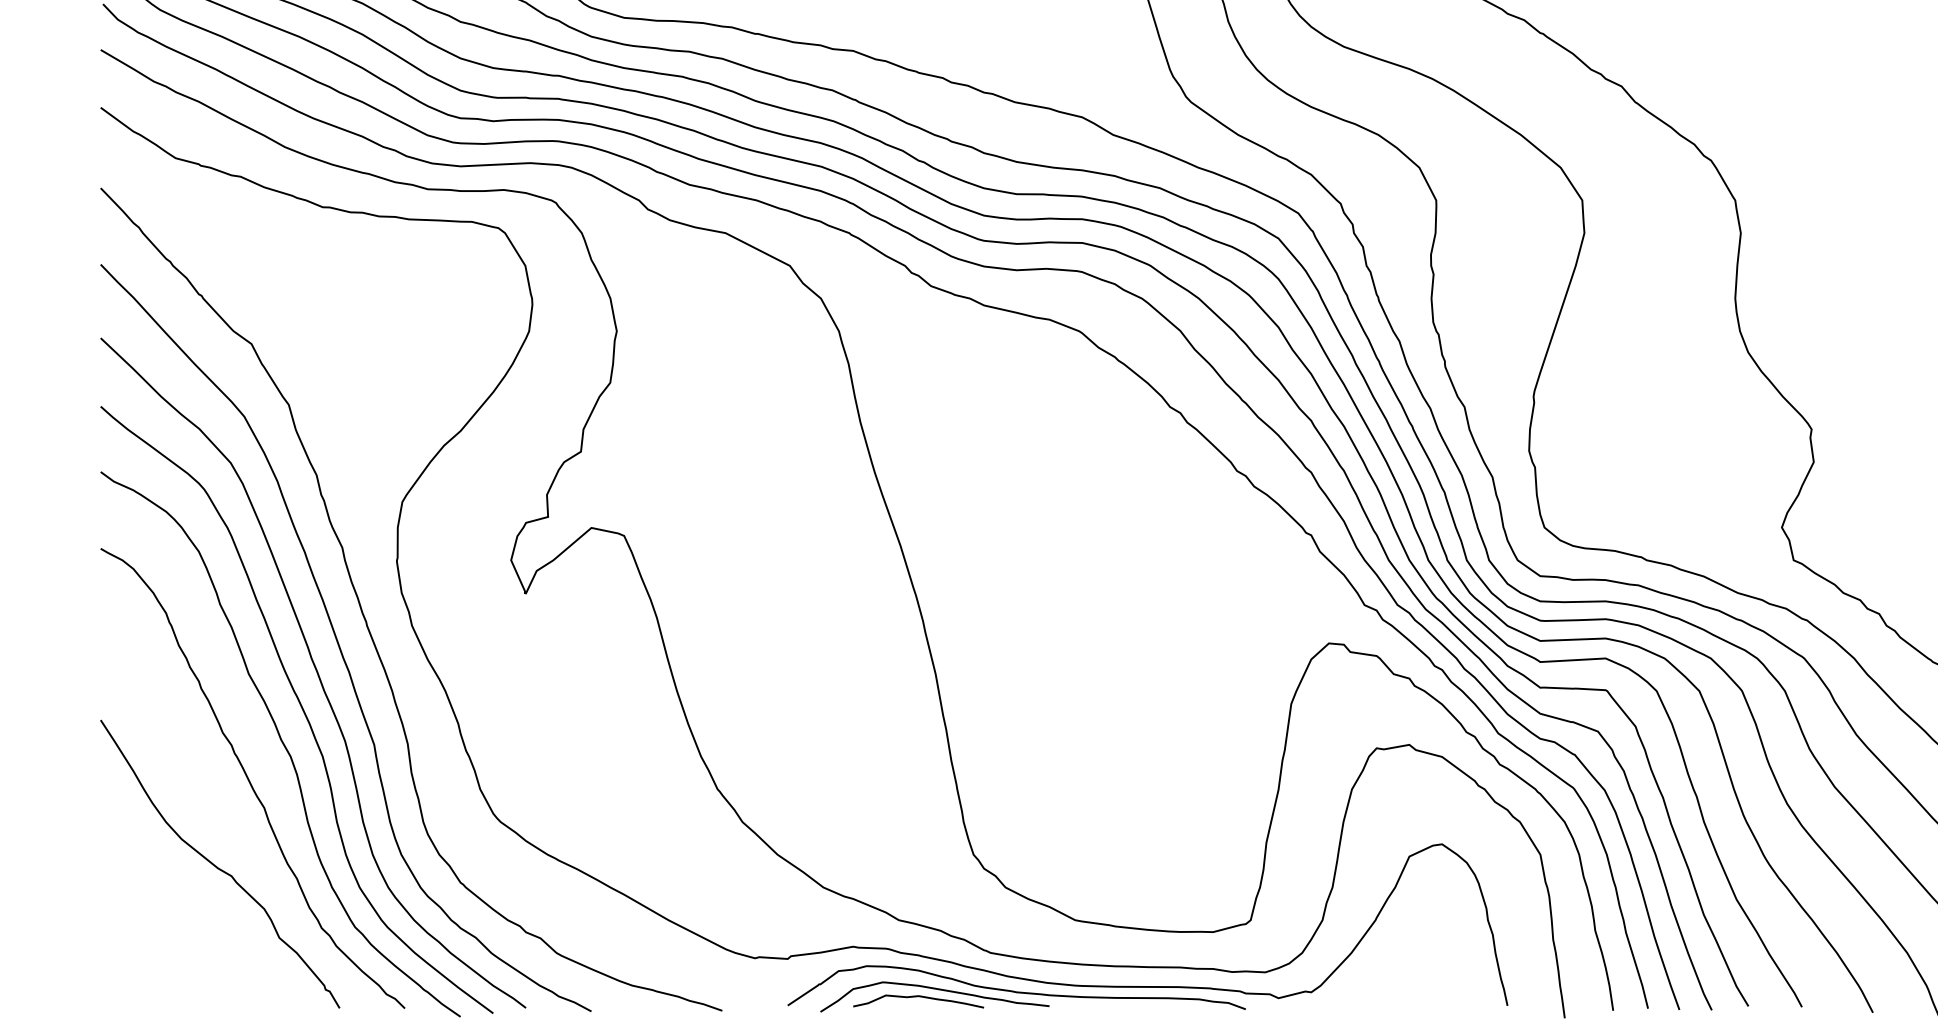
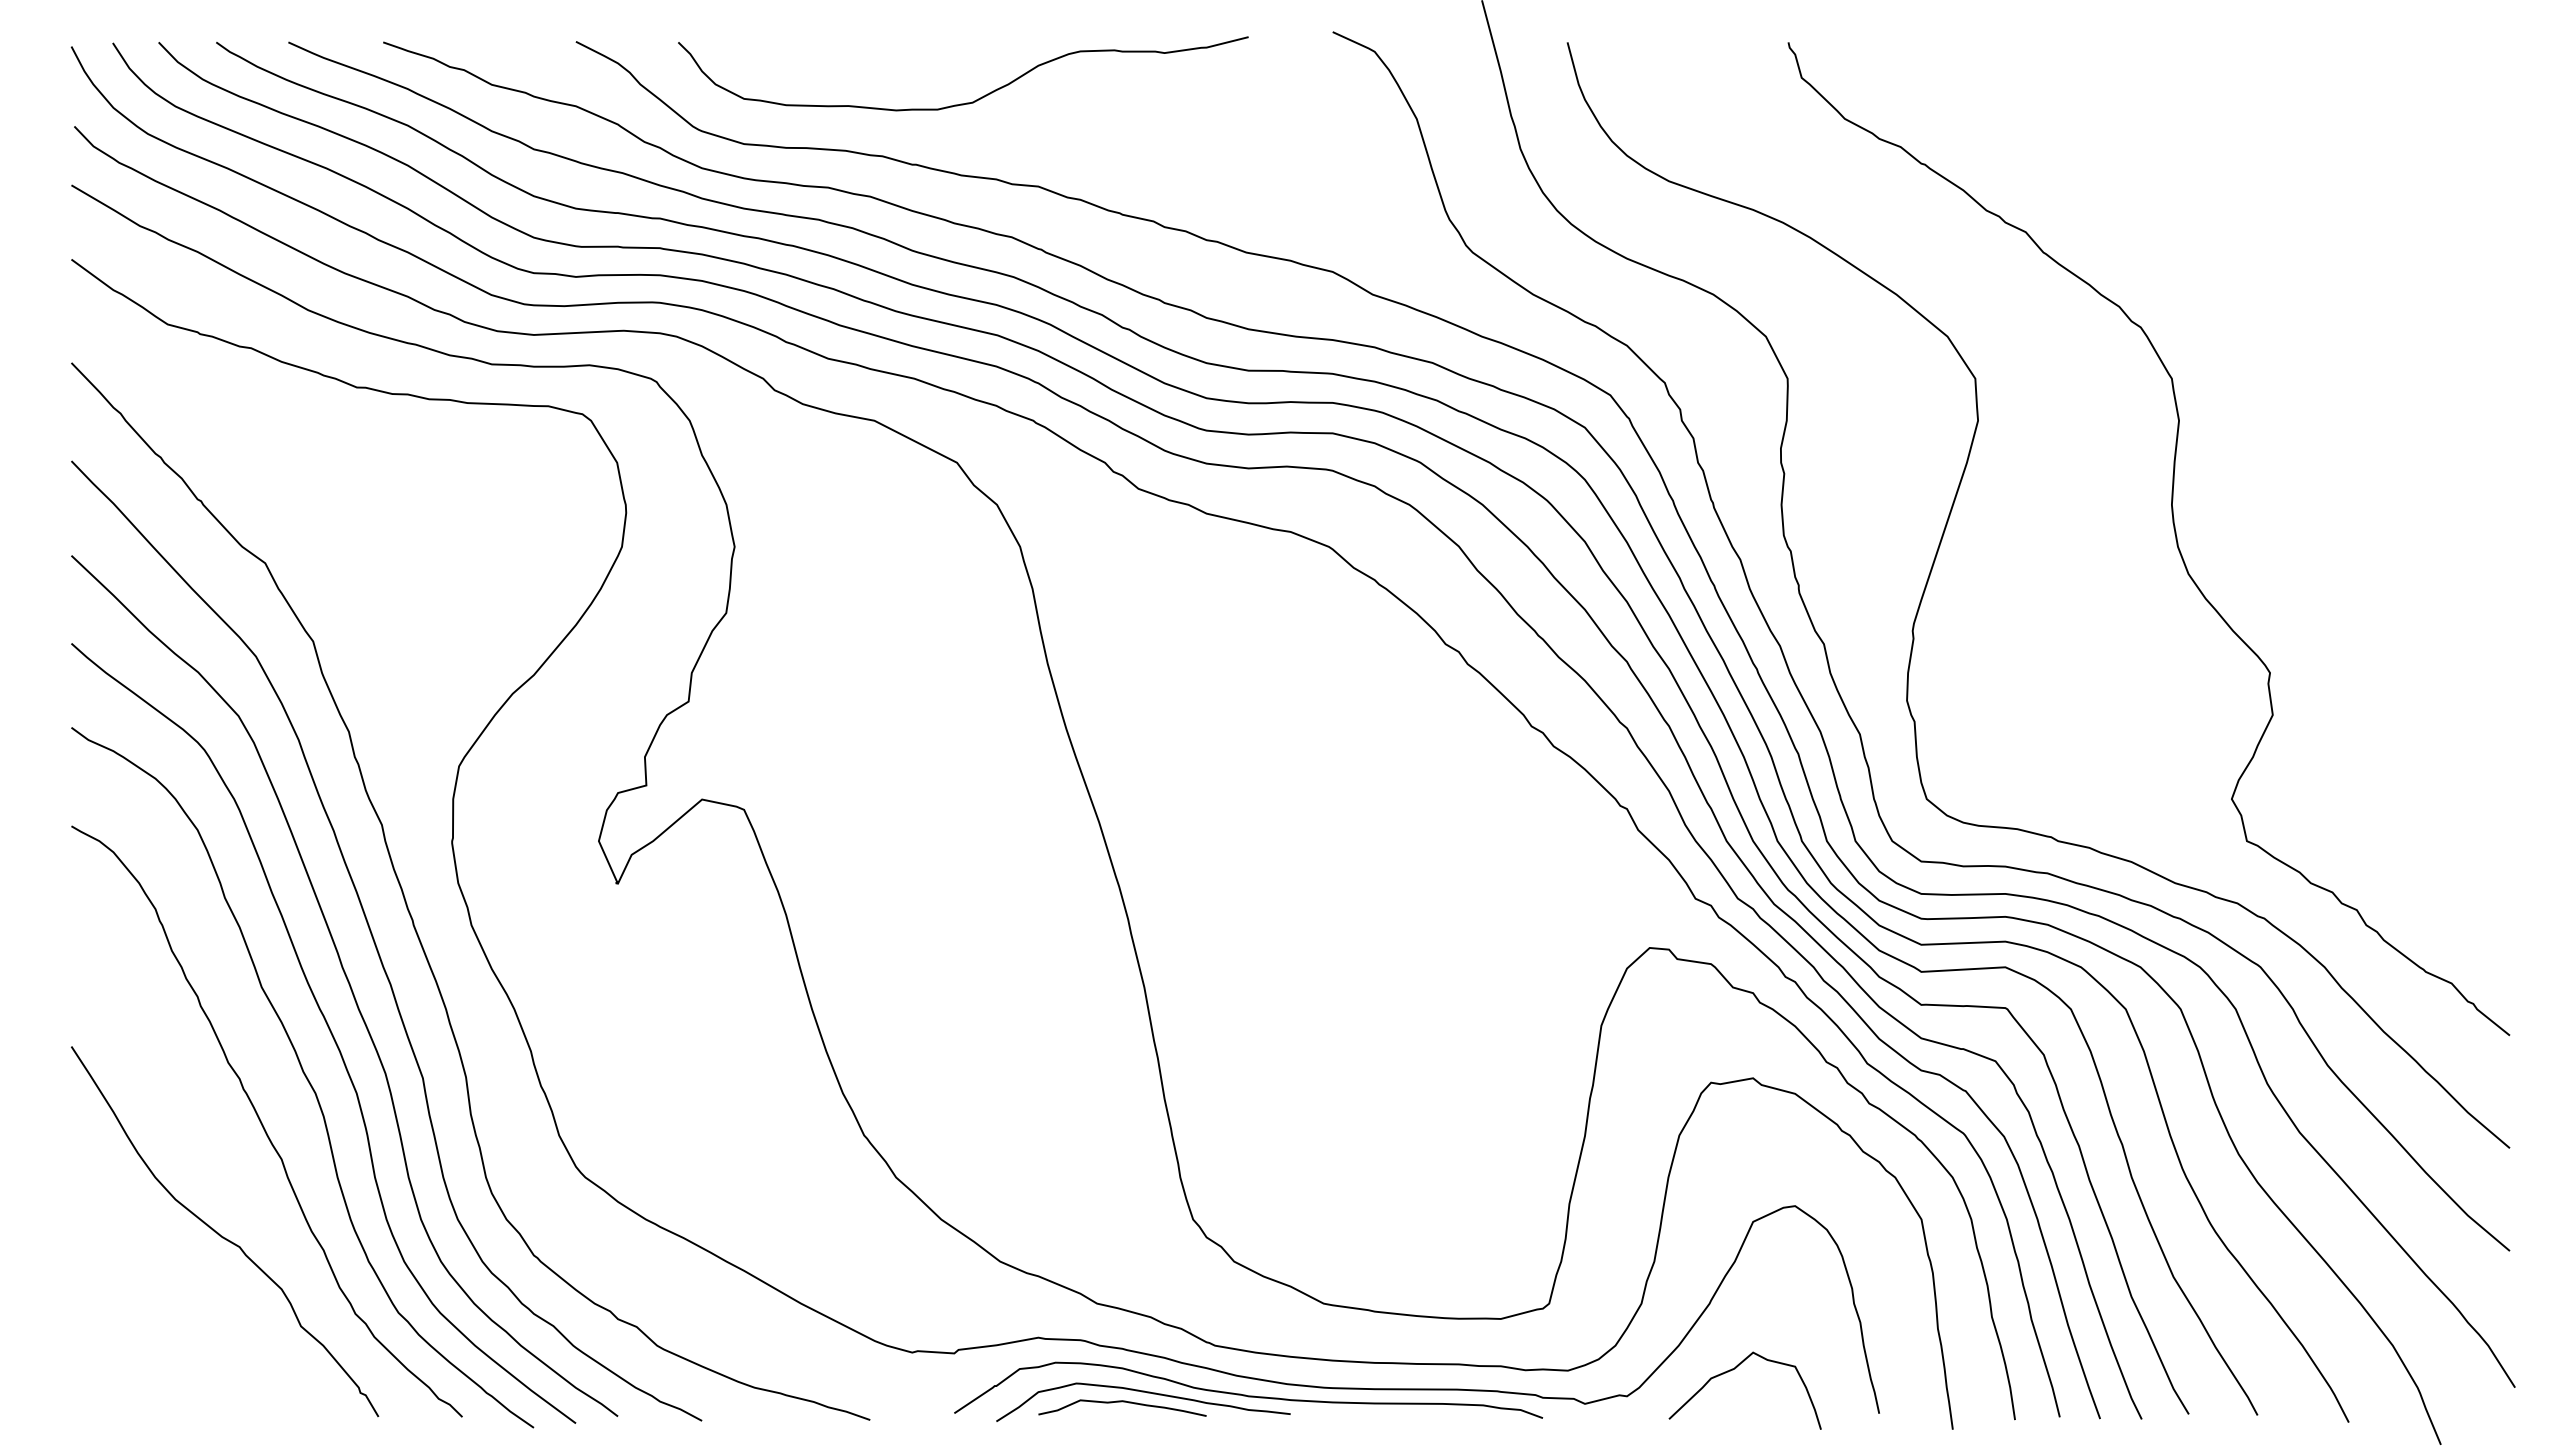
curve: (1394, 972) -> (1733, 1370), added

